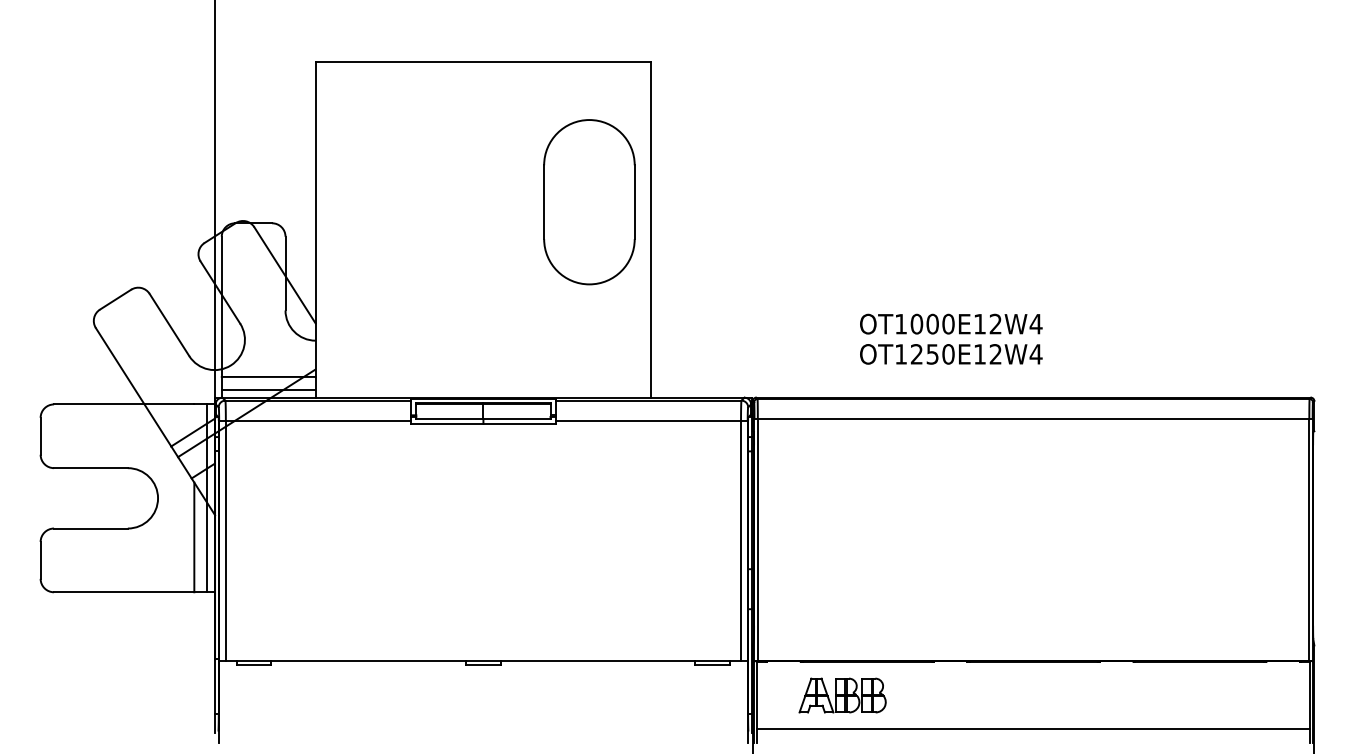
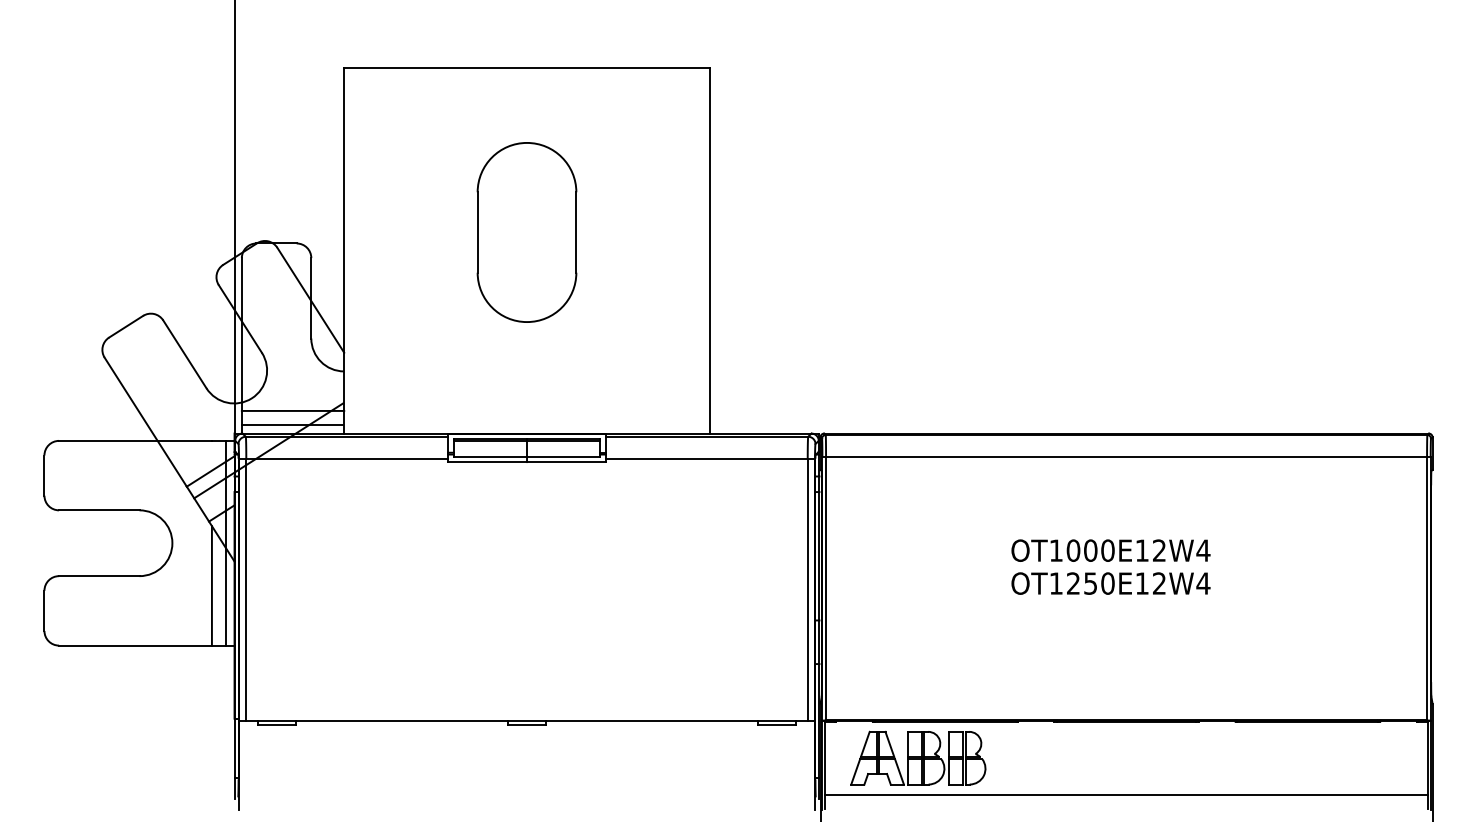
part: (589, 202) -> (527, 232), moved
text: (951, 338) -> (1111, 566), moved
part: (842, 695) -> (918, 758), size x1.43

